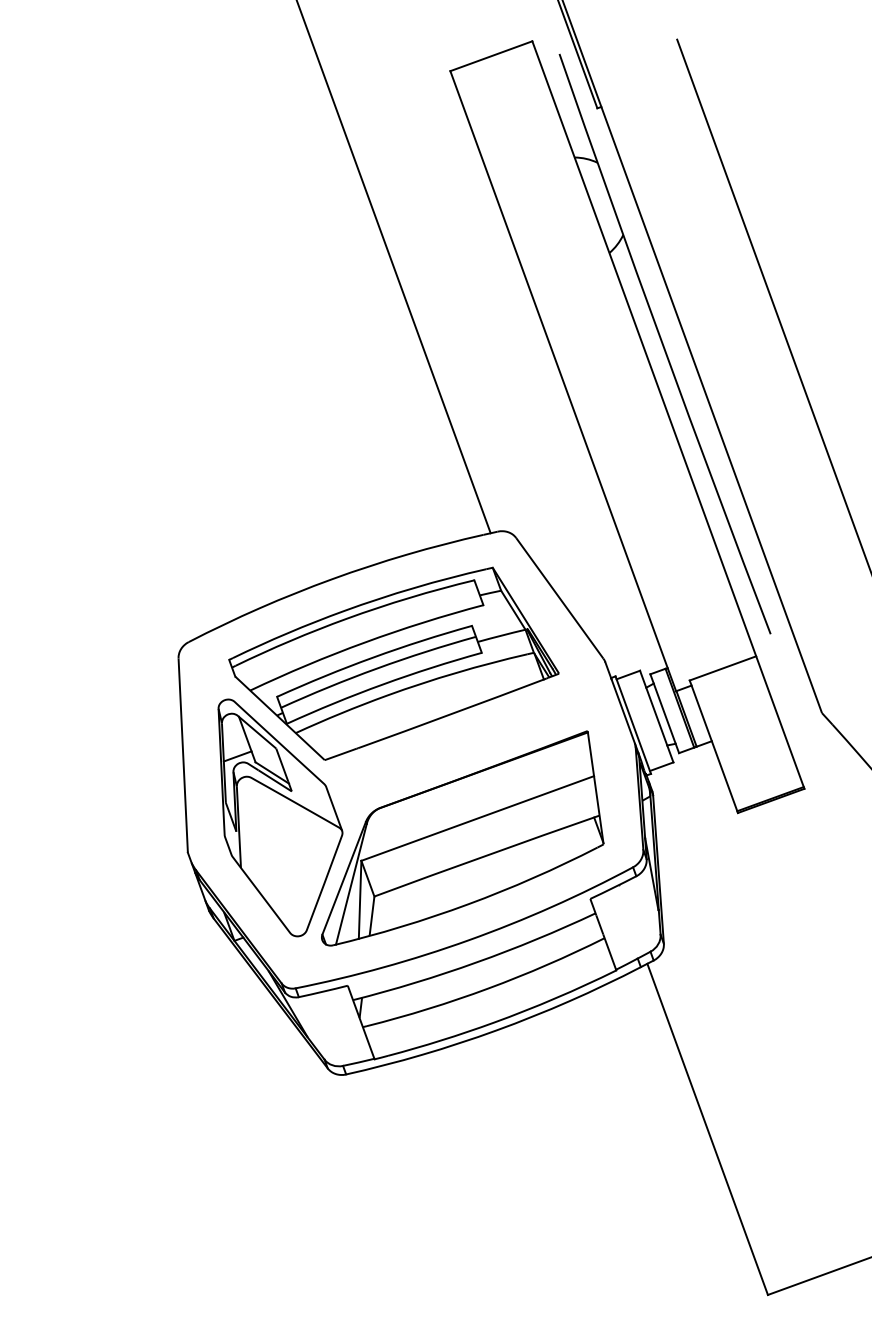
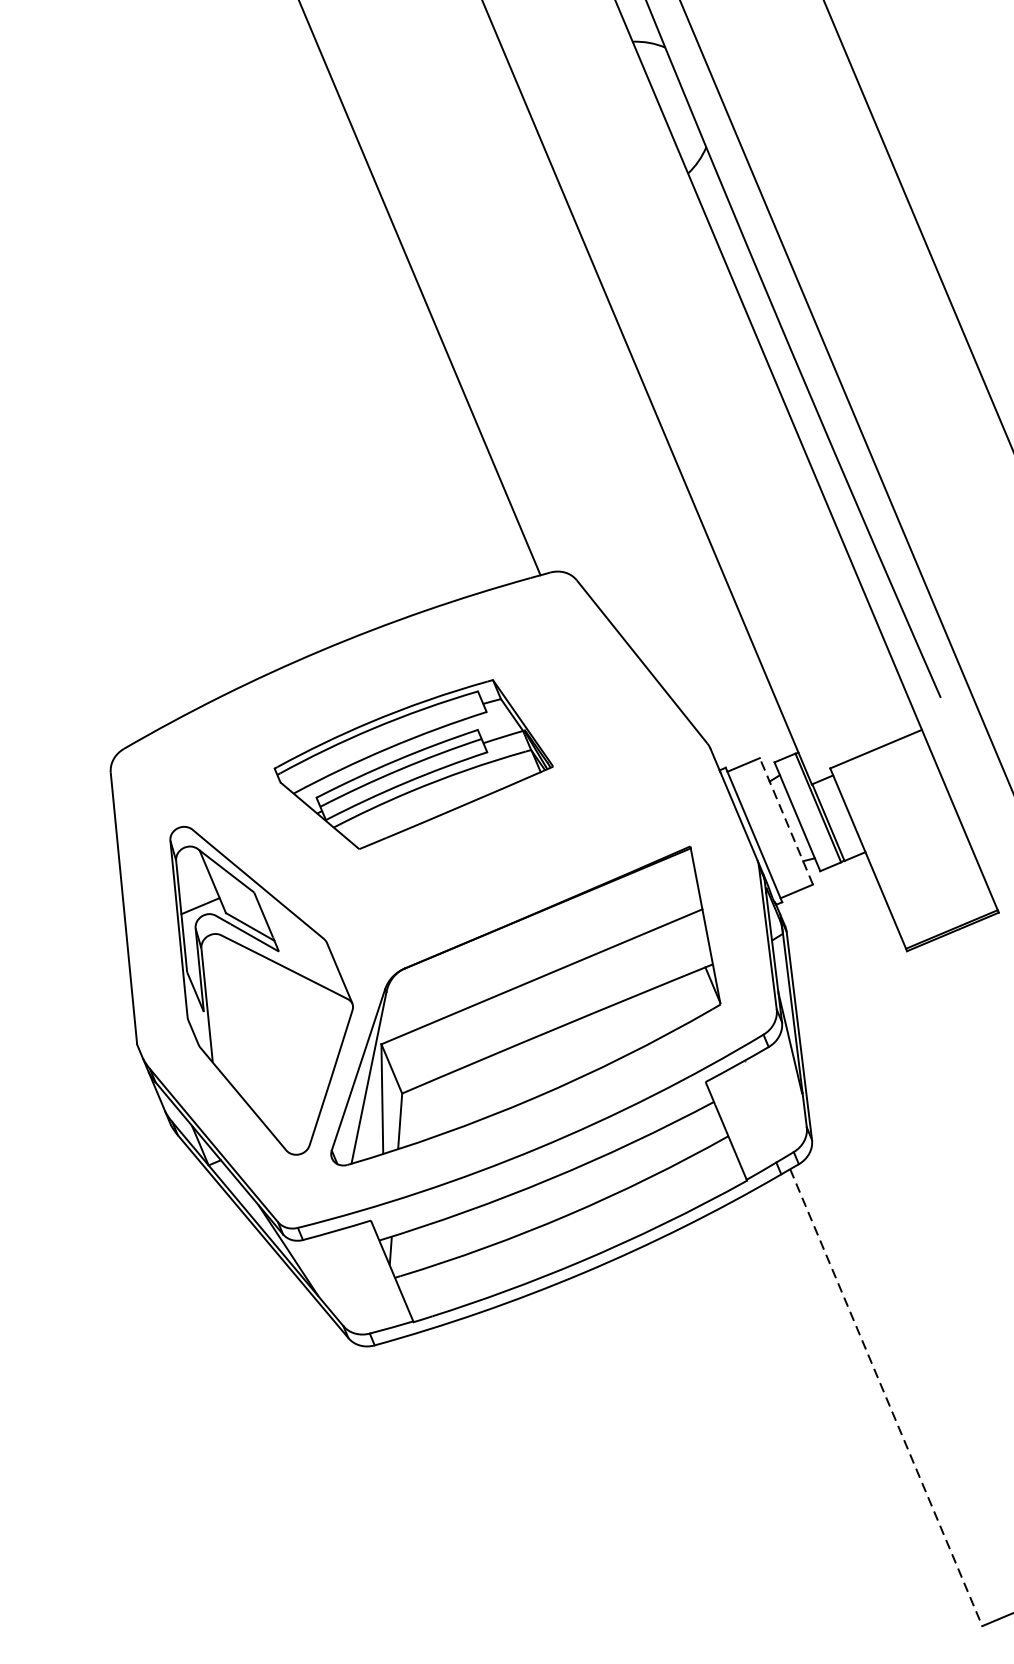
part: (393, 663) -> (412, 764), size x0.6
line: (656, 716) -> (786, 821), solid -> dashed
line: (707, 1129) -> (886, 1397), solid -> dashed

